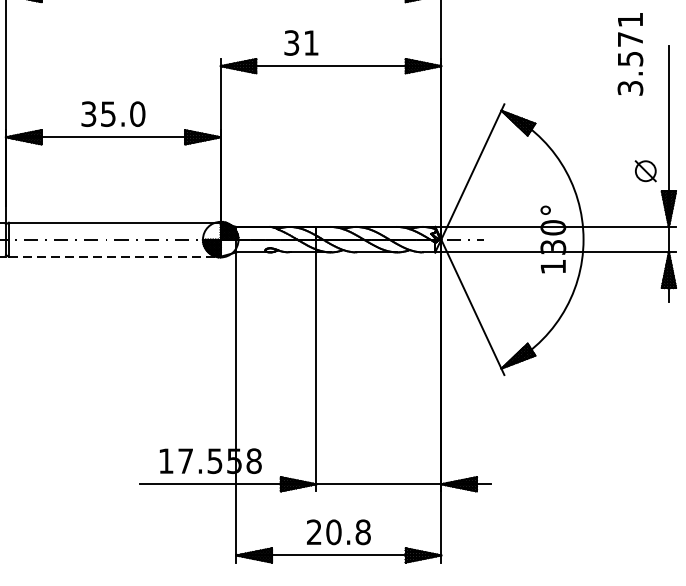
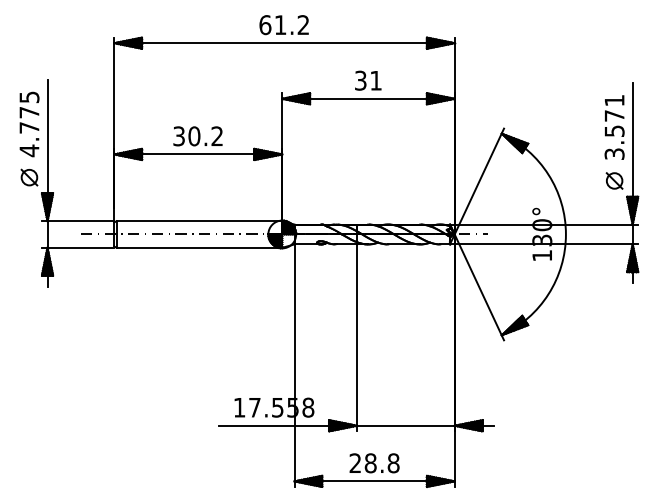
text: (301, 42) -> (368, 80), moved
text: (630, 54) -> (614, 127), moved
text: (122, 114) -> (205, 136), 35.0 -> 30.2
line: (114, 256) -> (199, 247), dashed -> solid
text: (333, 532) -> (370, 463), 20.8 -> 28.8

